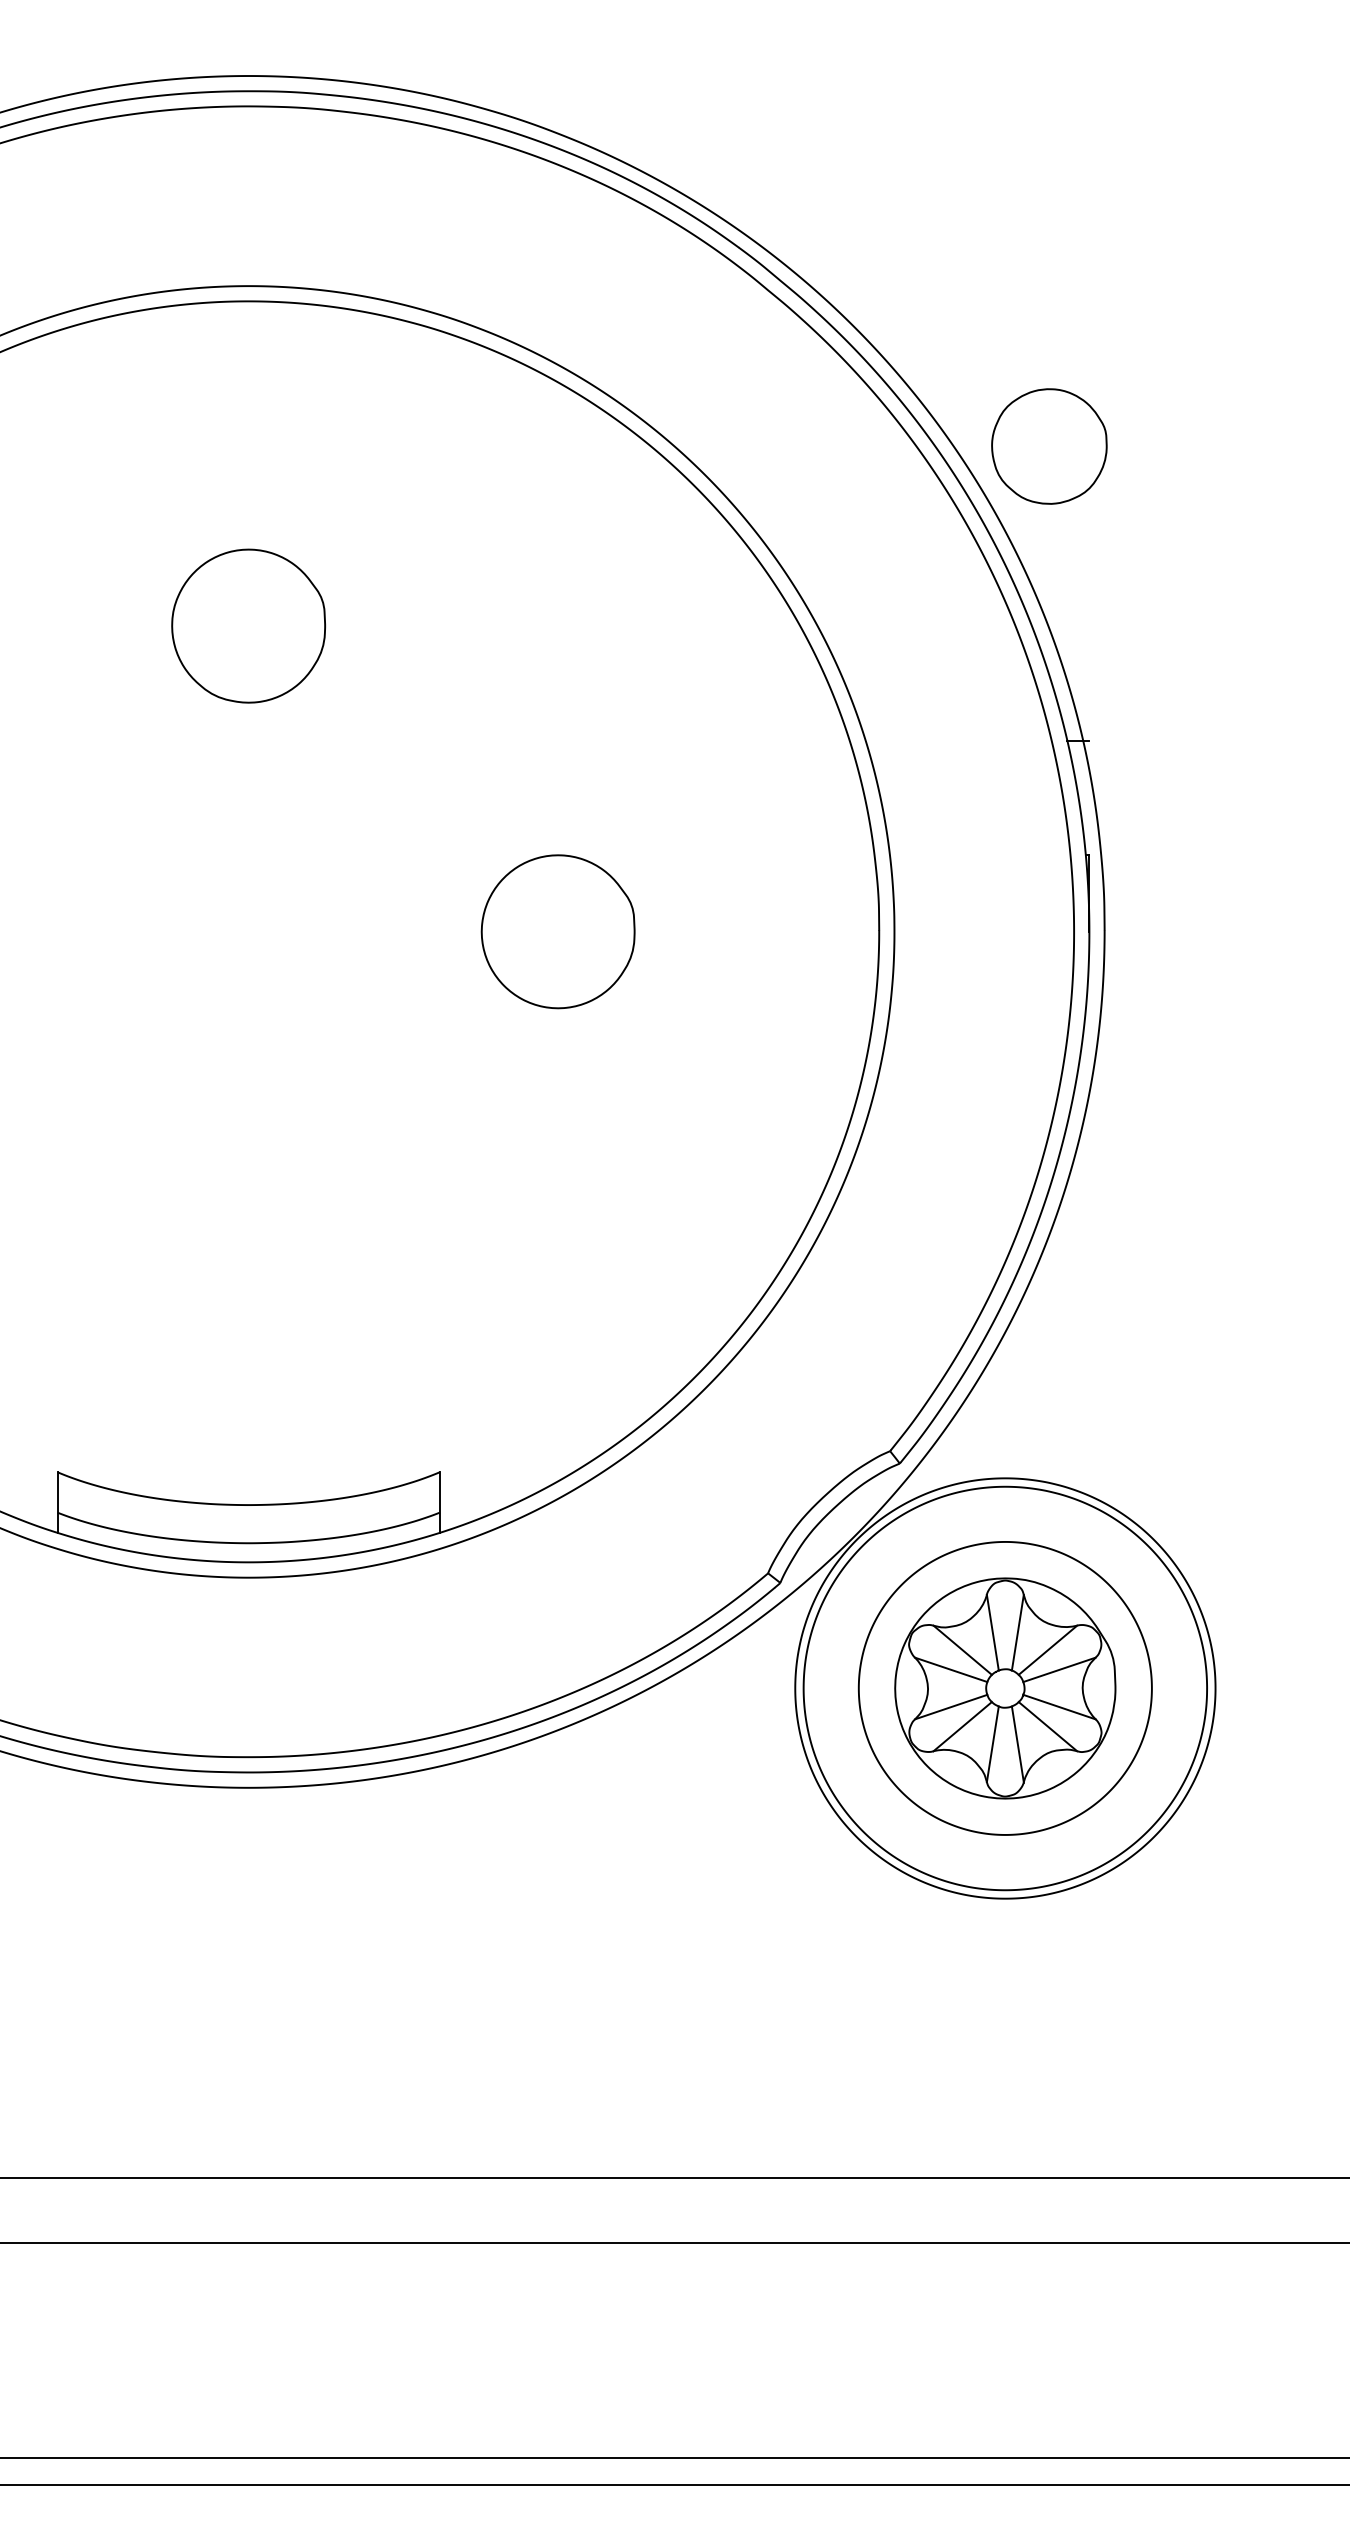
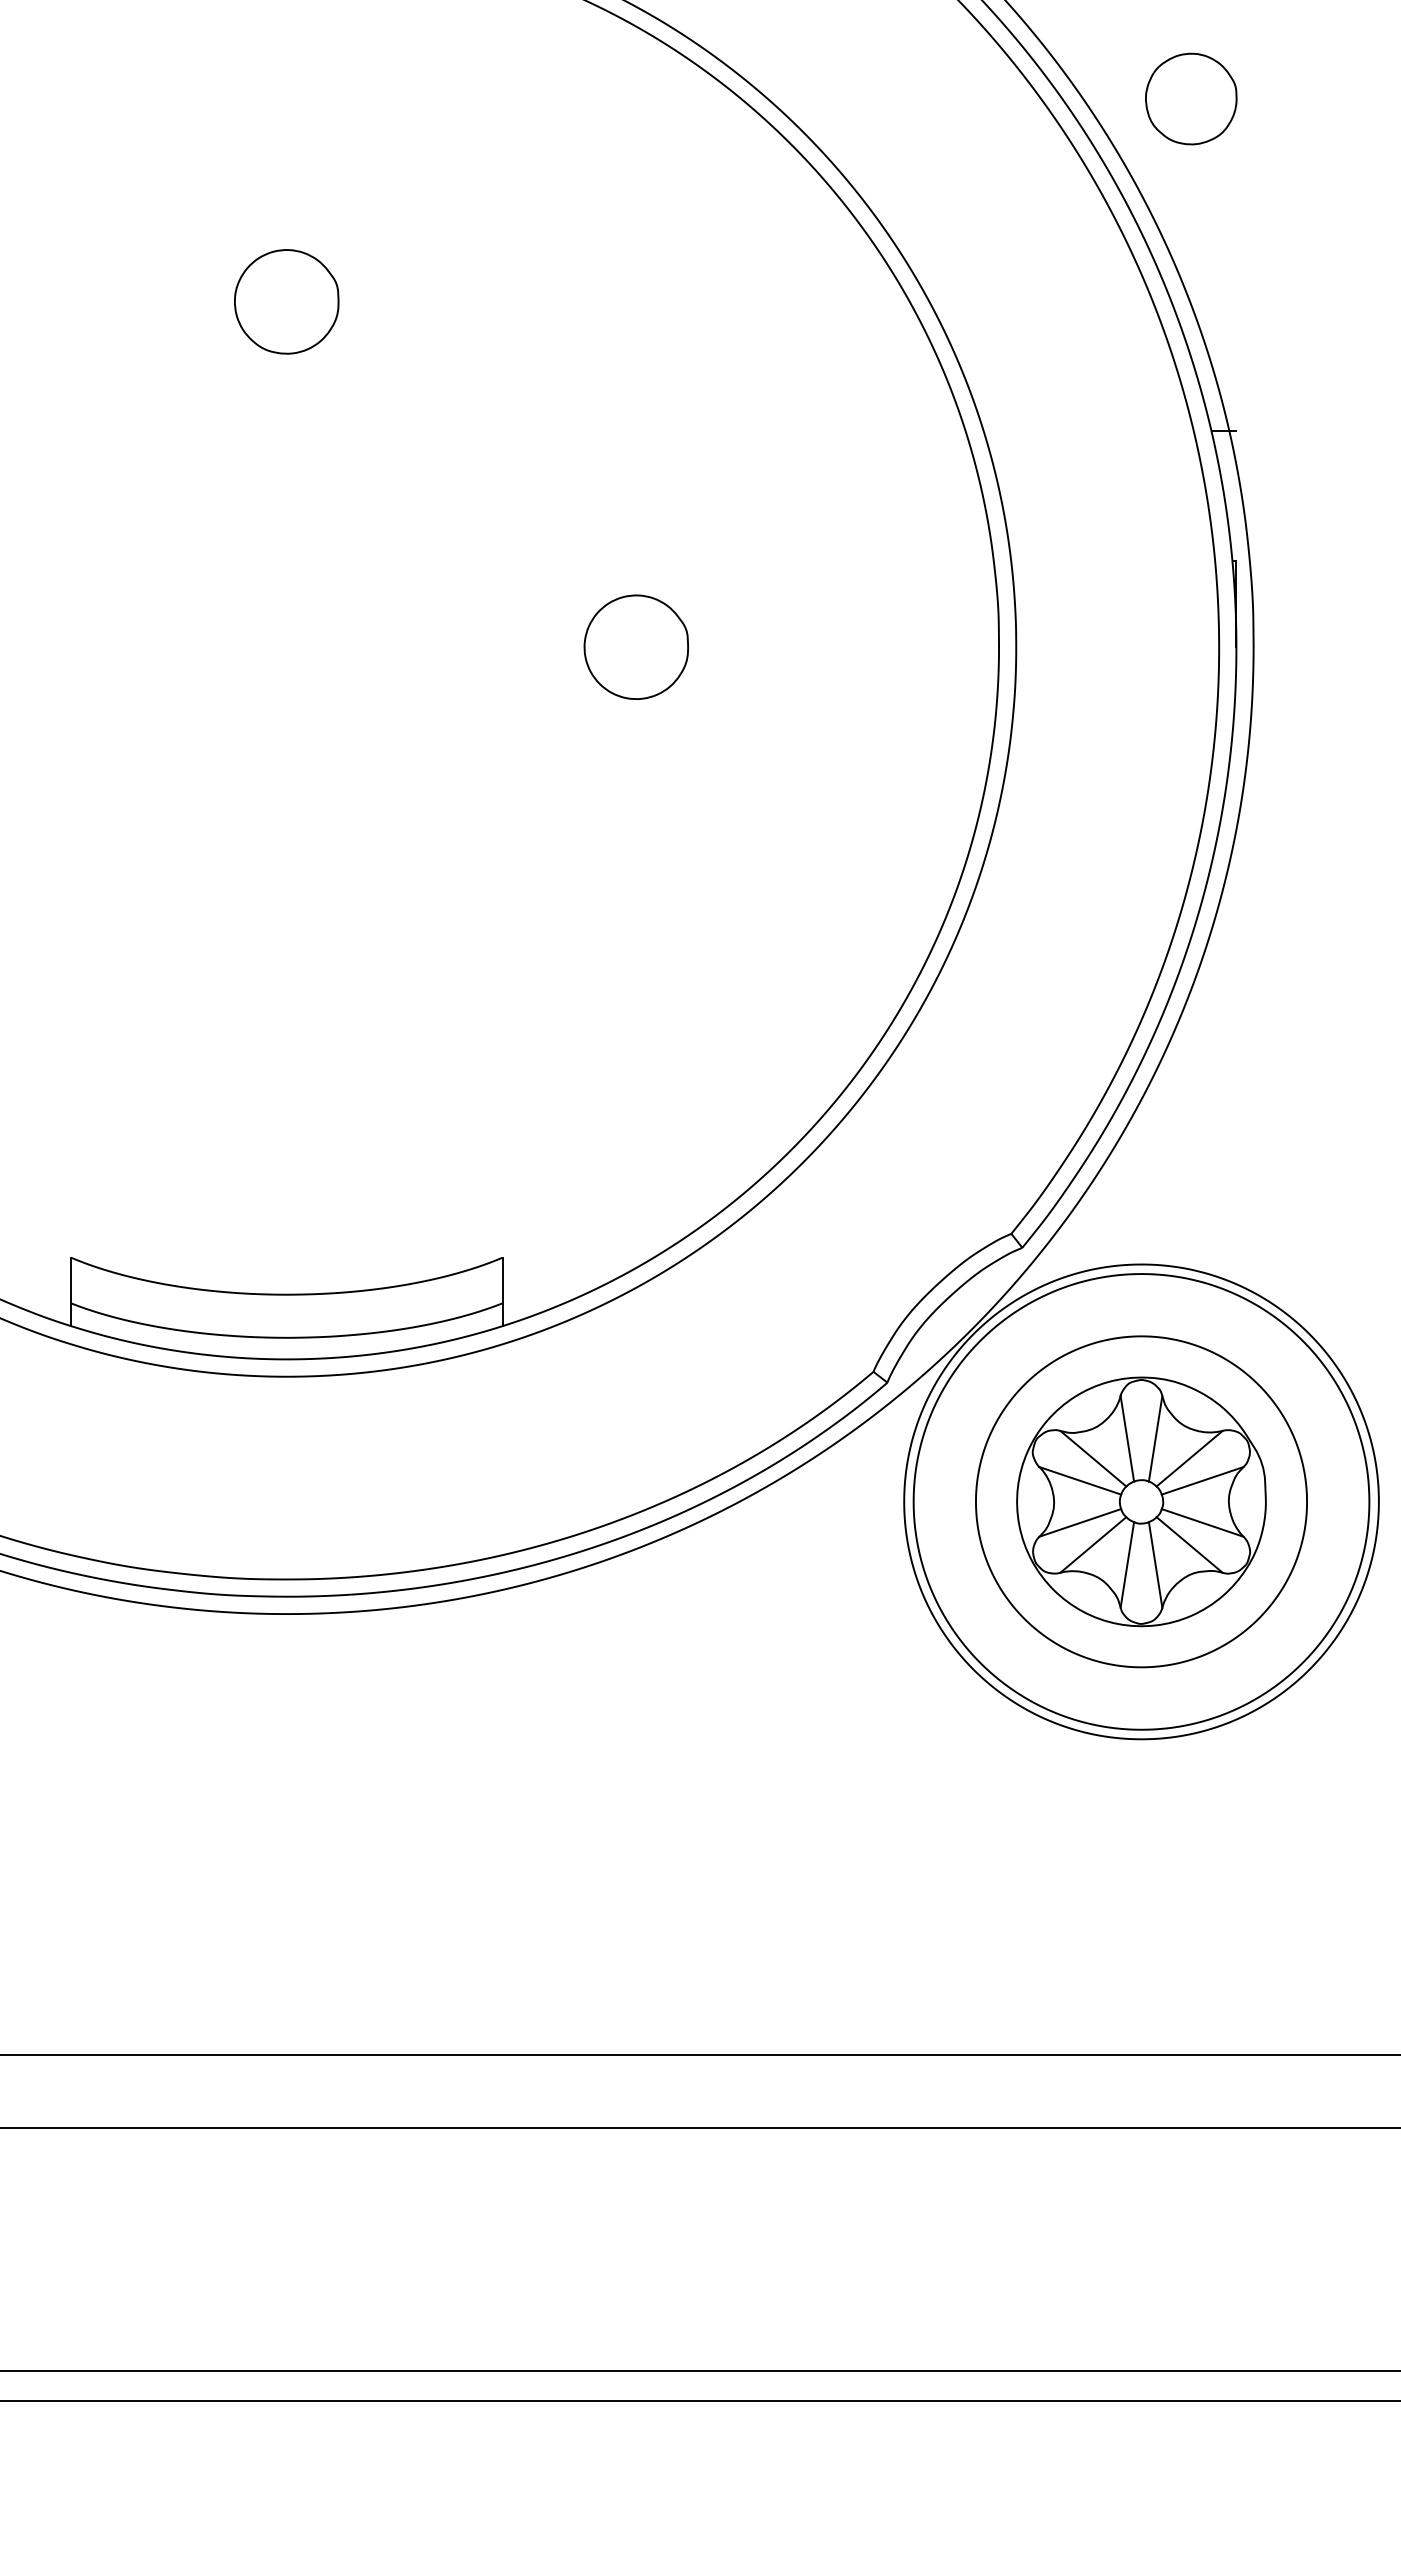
part: (1049, 446) -> (1191, 99), size x0.7
part: (248, 625) -> (286, 301), size x0.6
part: (557, 931) -> (635, 646), size x0.6

